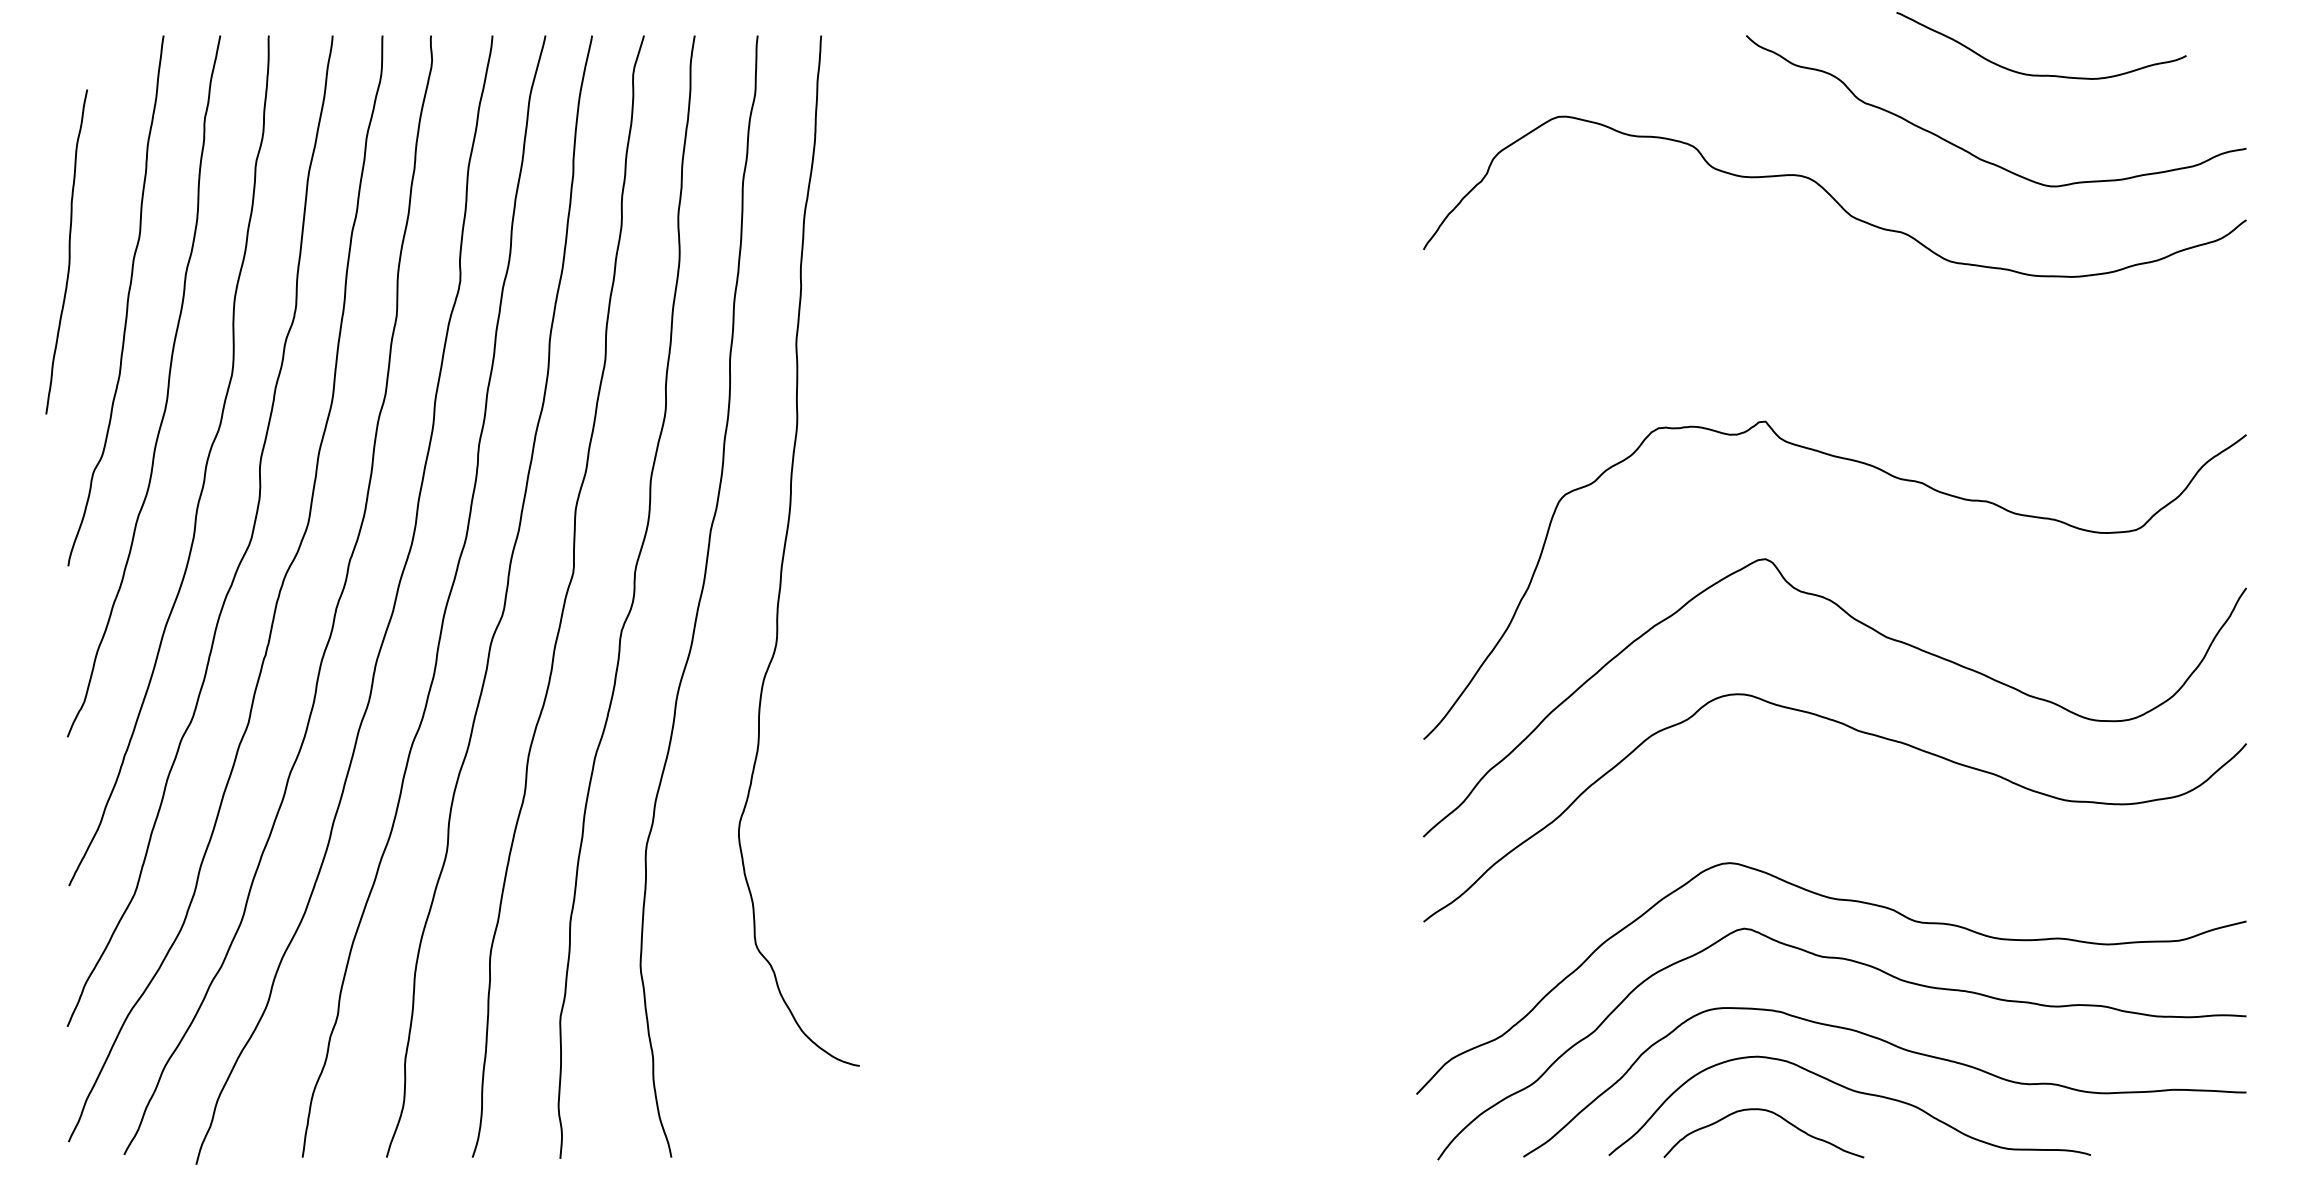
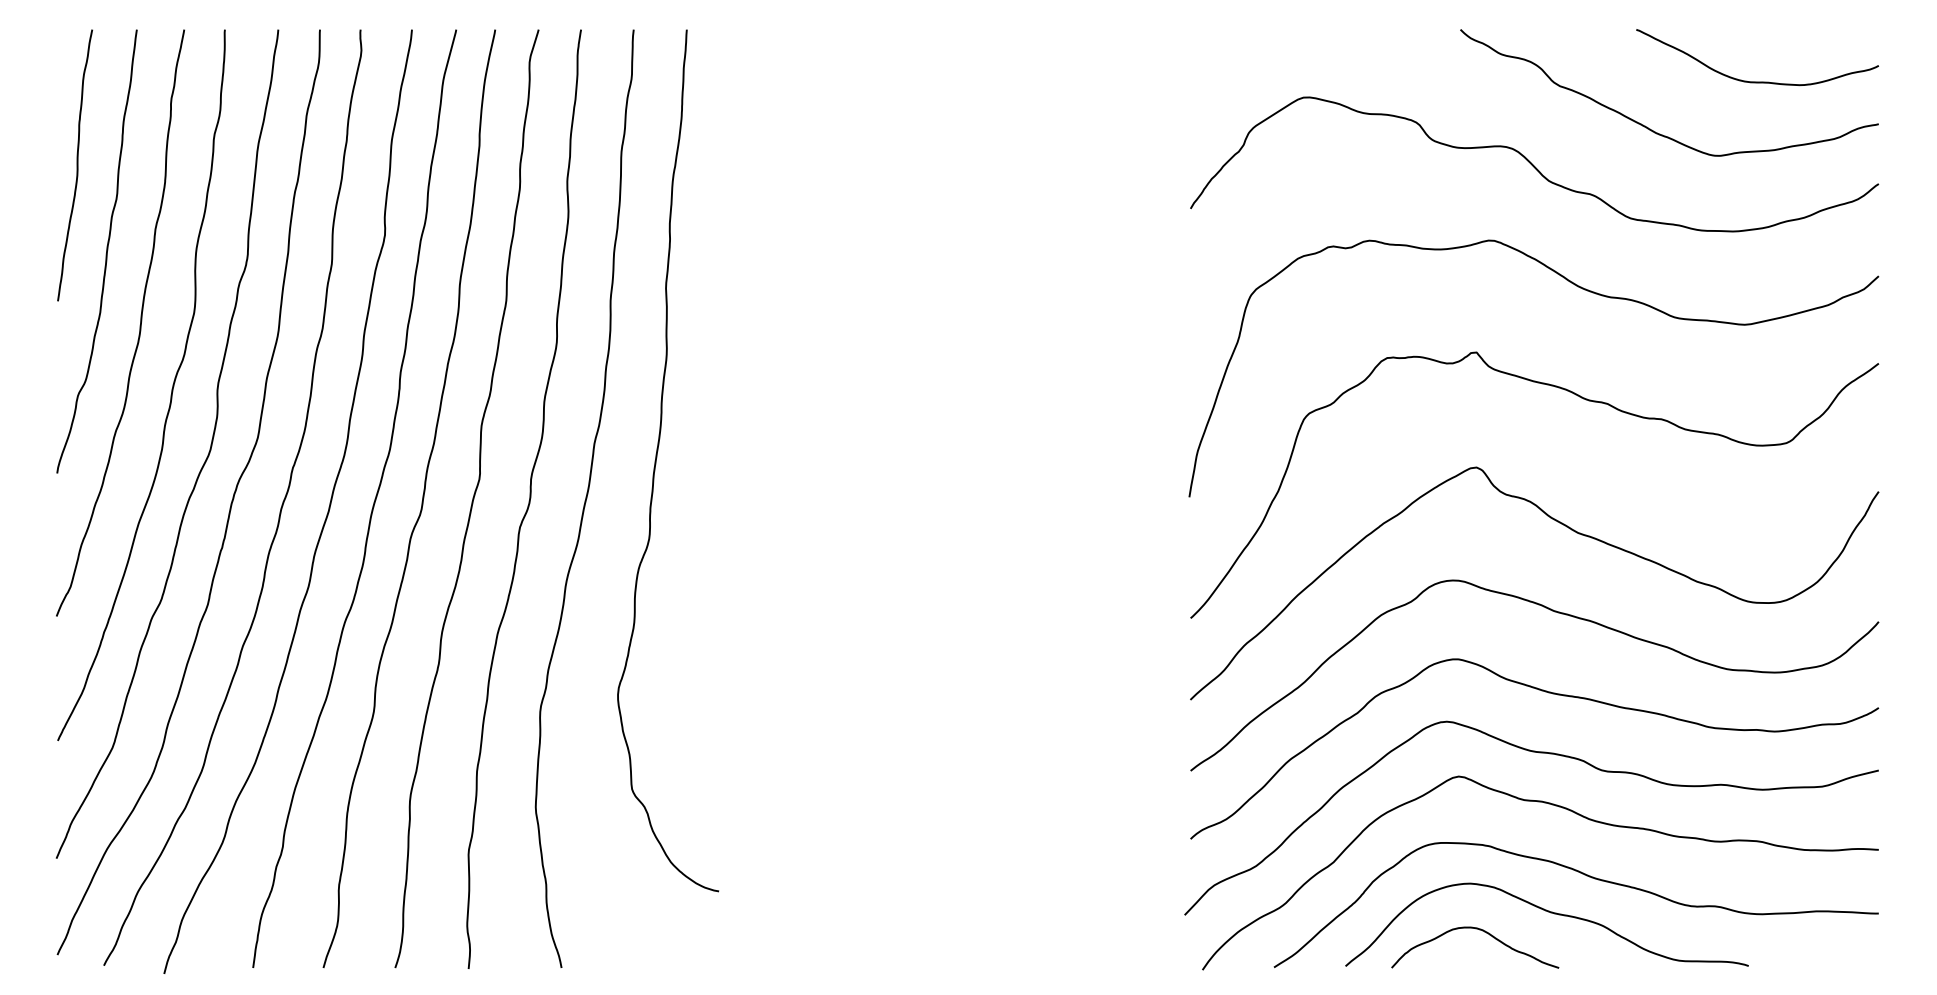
curve: (2041, 74) -> (1757, 81), moved
curve: (68, 251) -> (76, 165), moved
curve: (1886, 343) -> (1577, 287), added
curve: (1849, 828) -> (1546, 692), added

